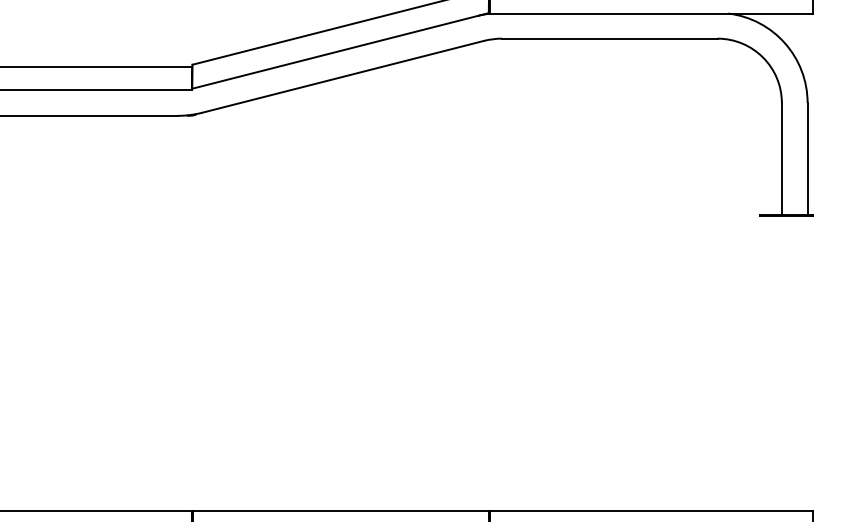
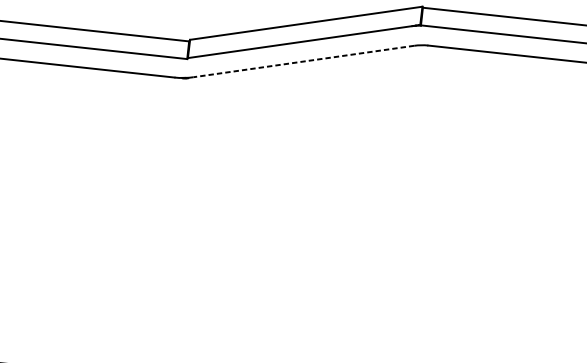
line: (342, 76) -> (303, 61), solid -> dashed

